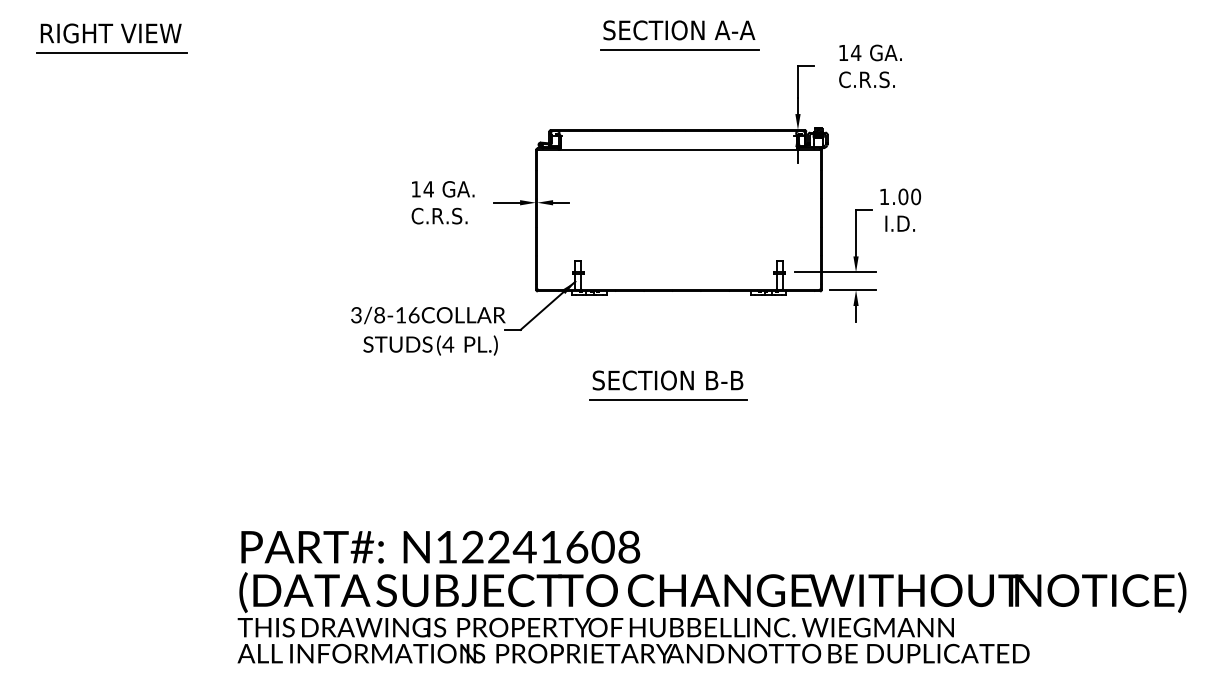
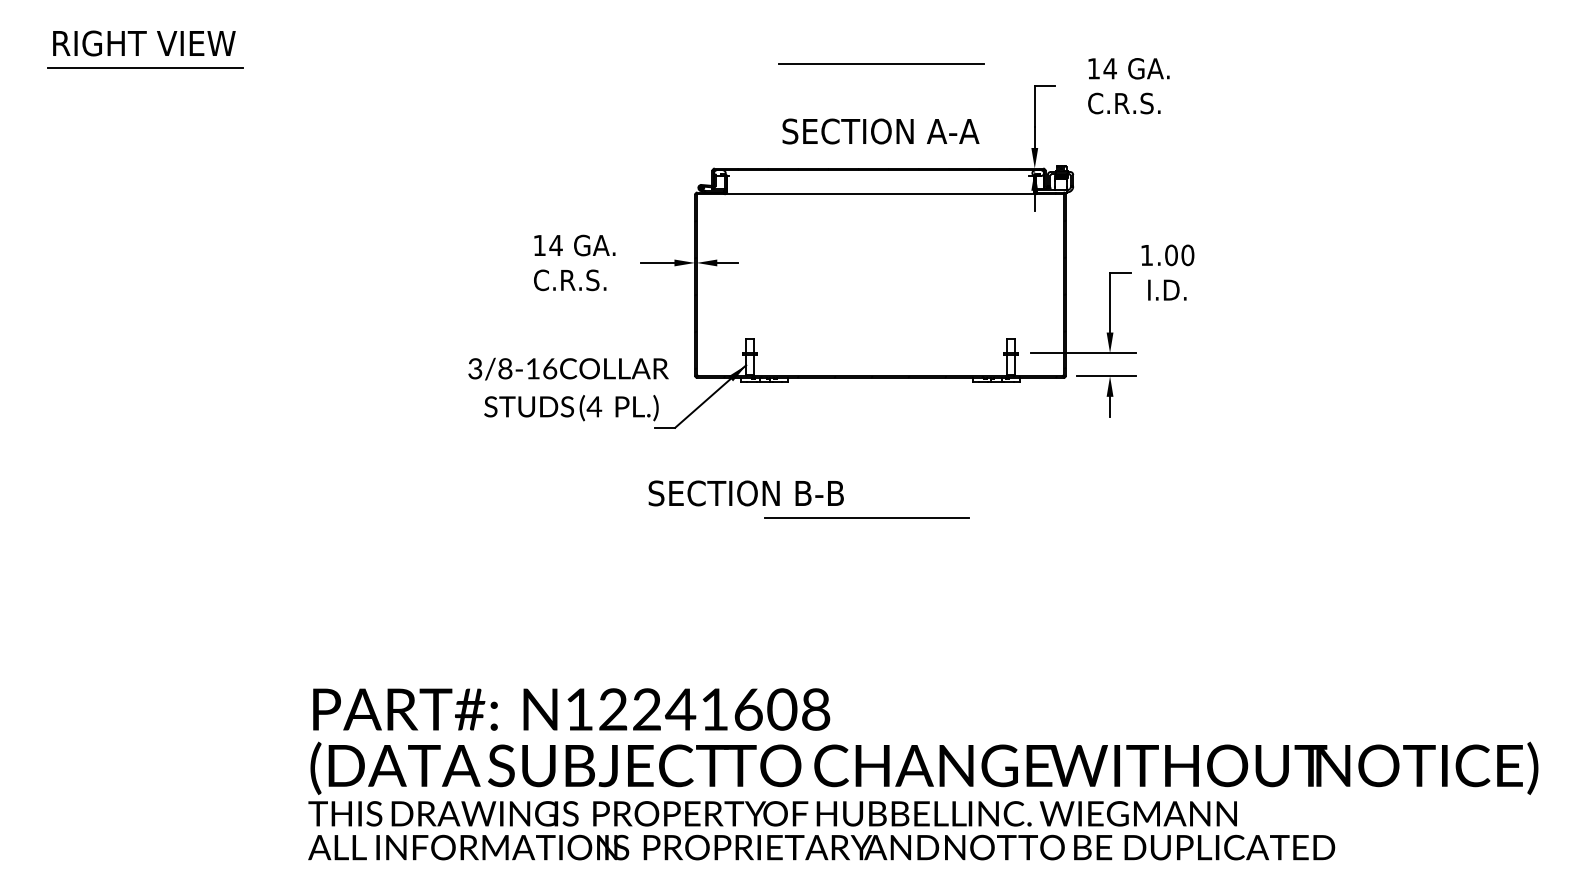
text: (678, 30) -> (880, 131), moved
text: (428, 331) -> (568, 389), moved
text: (667, 380) -> (745, 493), moved

